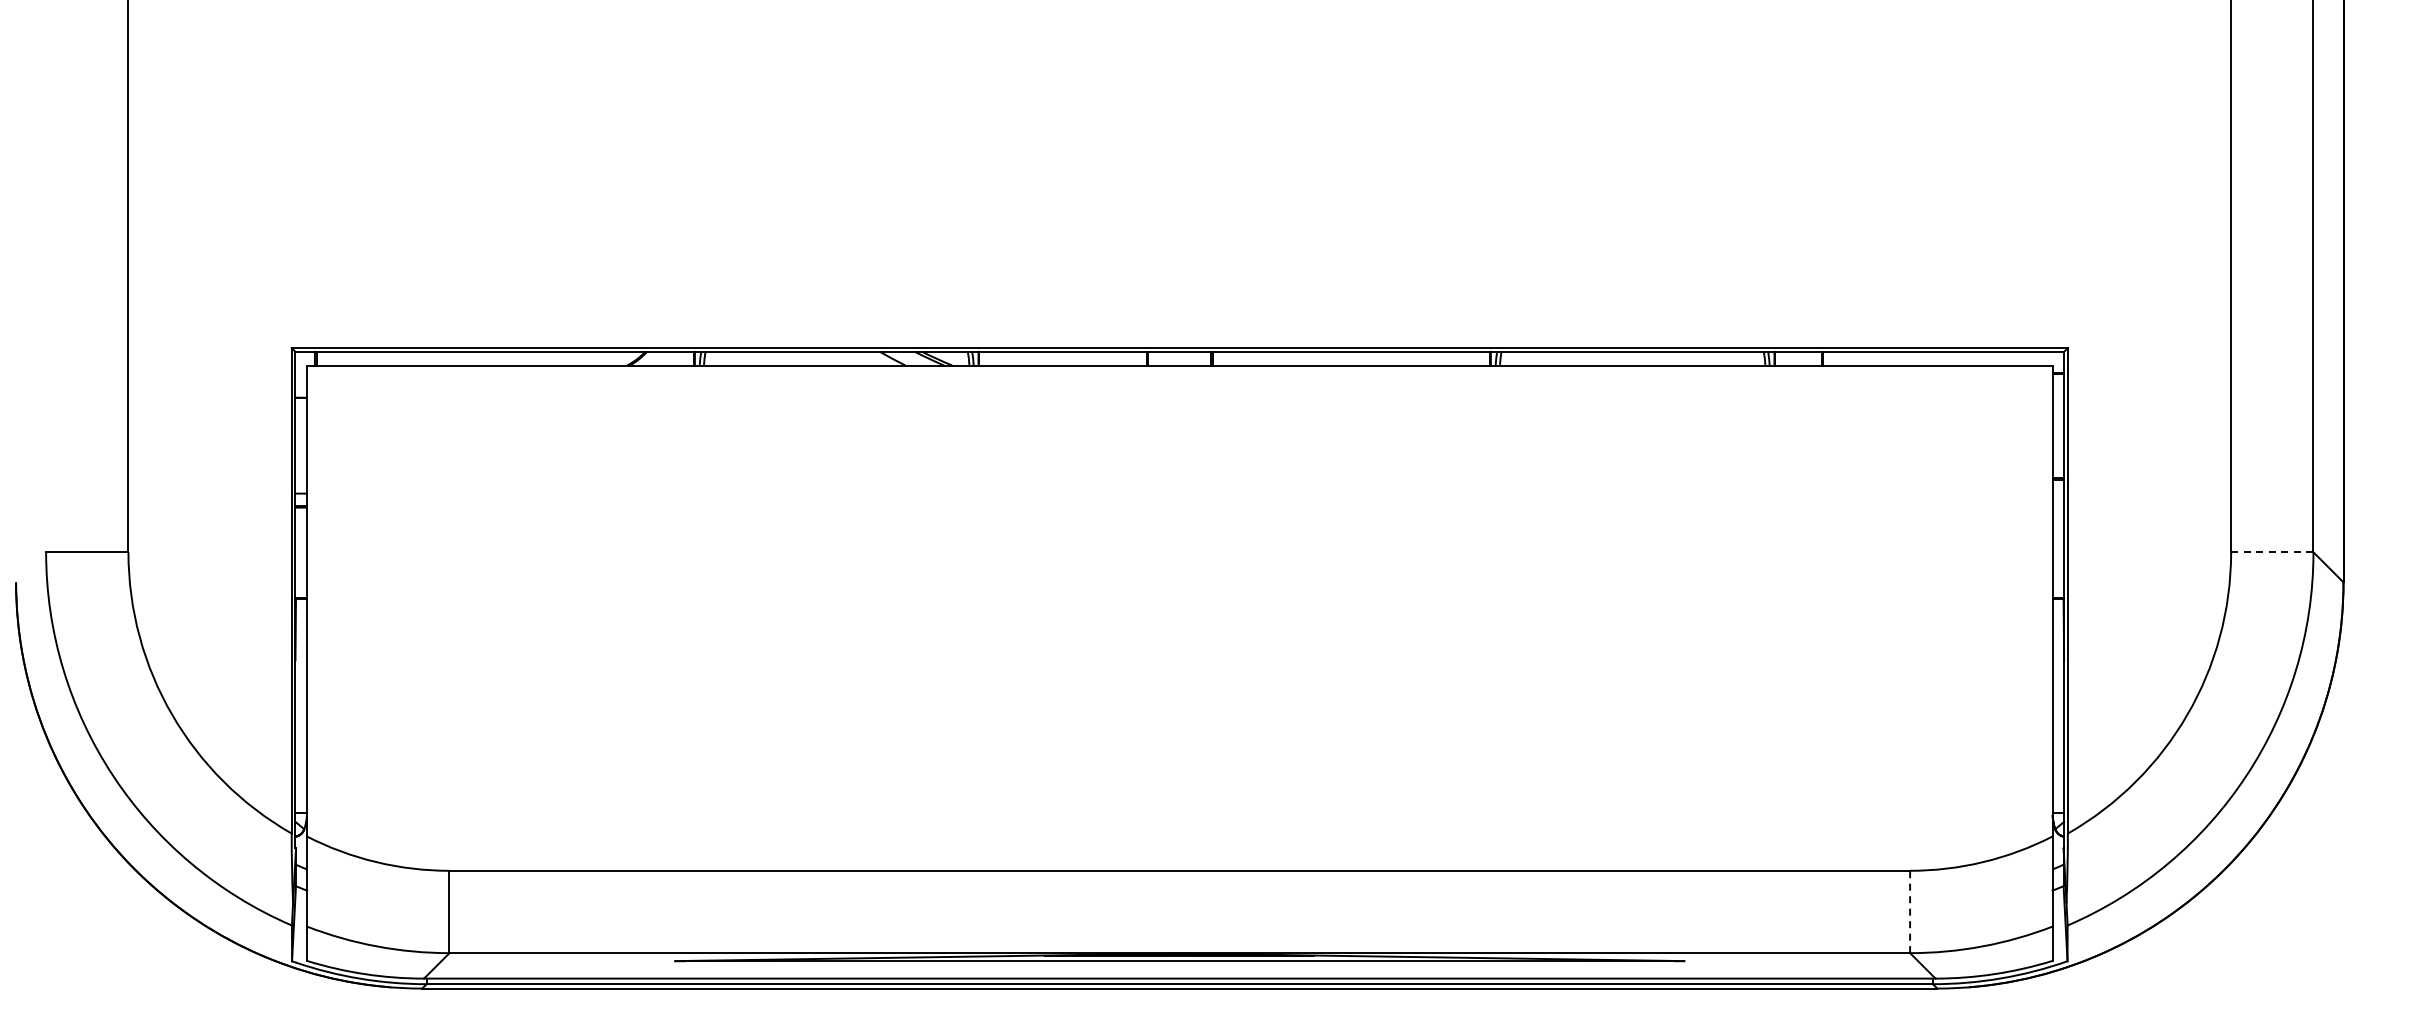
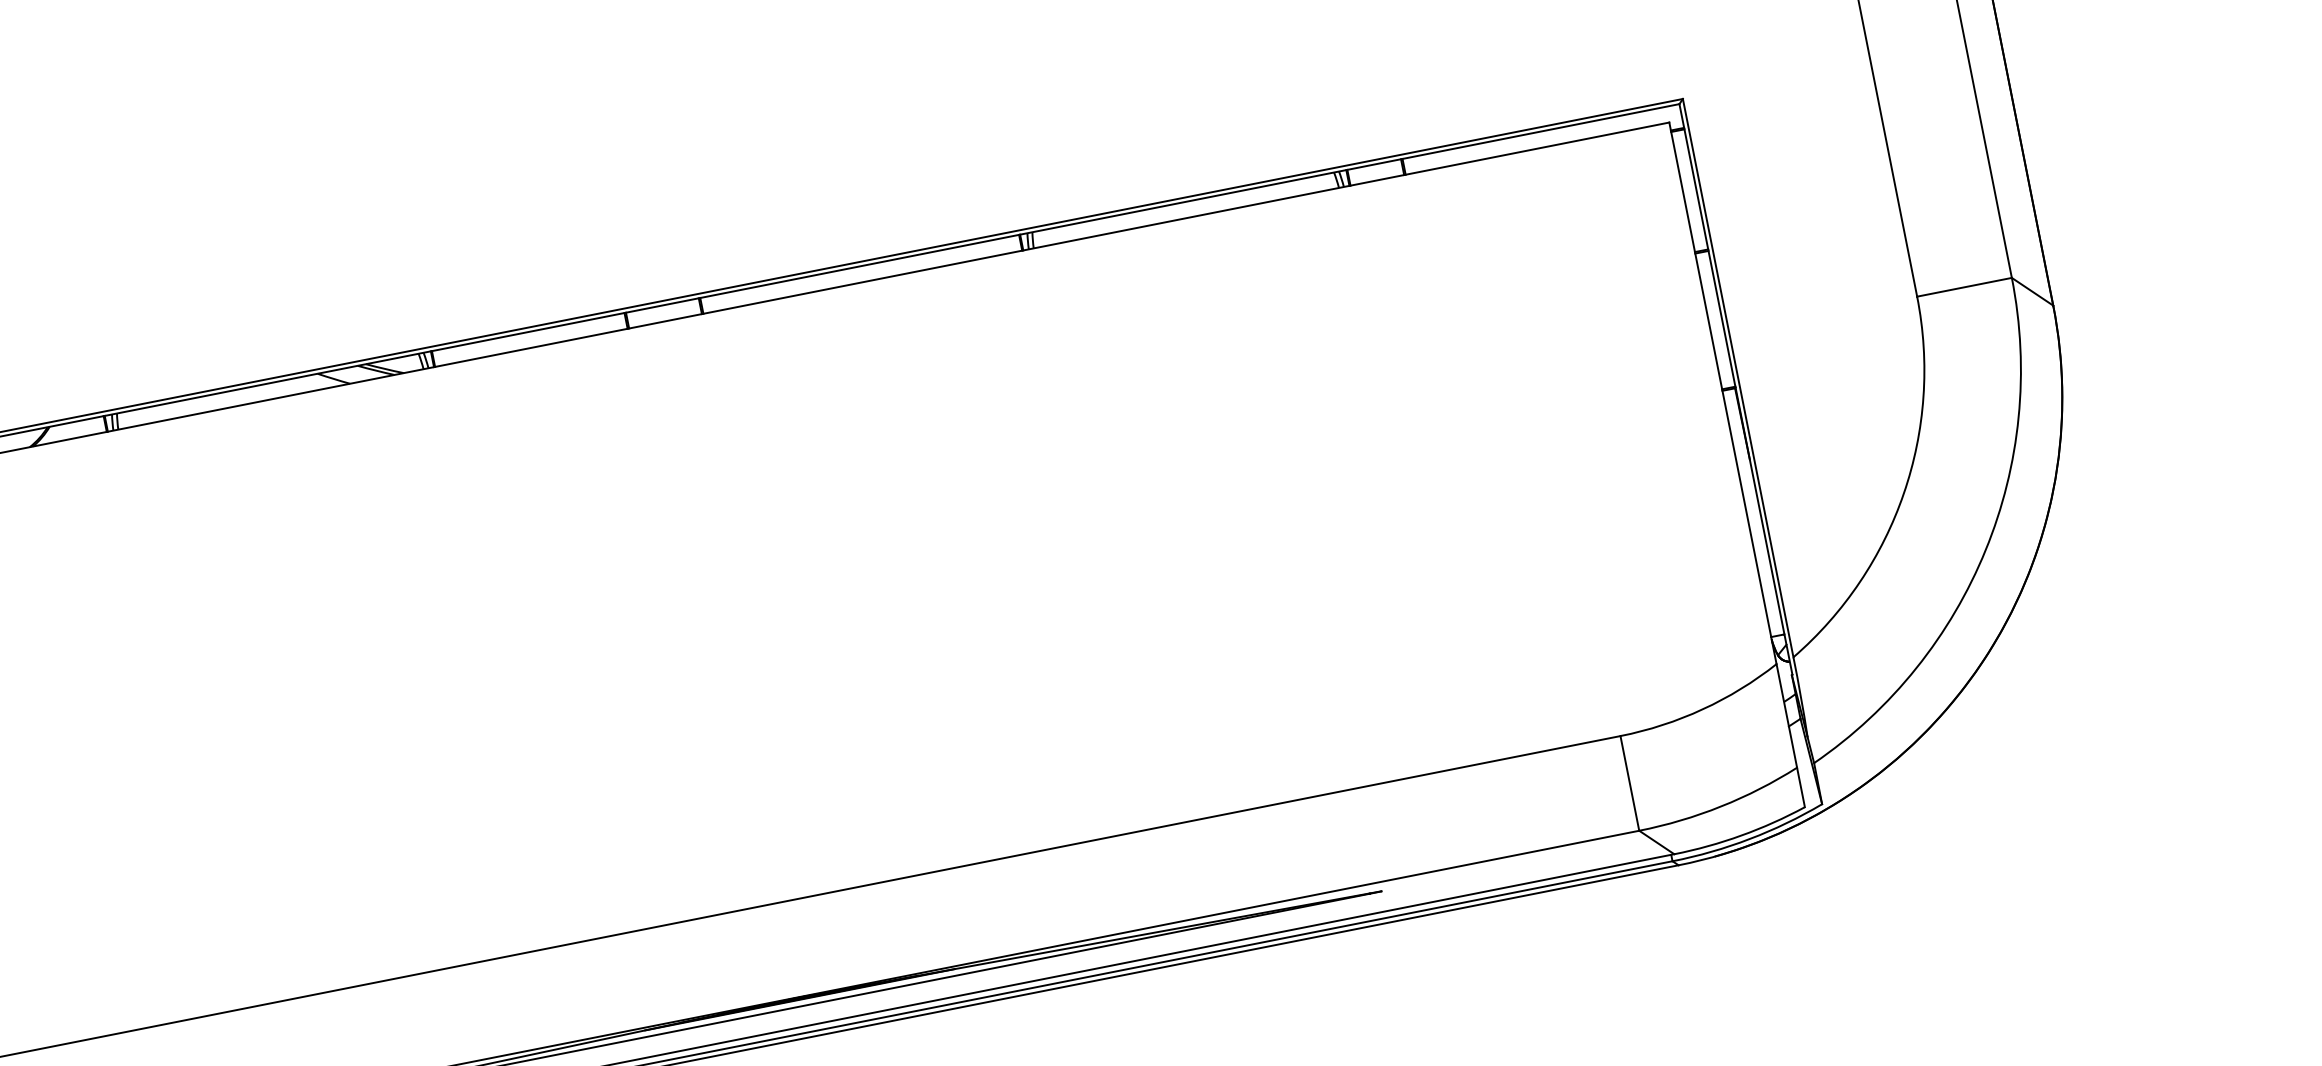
line: (2272, 552) -> (1964, 287), dashed -> solid
line: (1910, 911) -> (1630, 782), dashed -> solid

